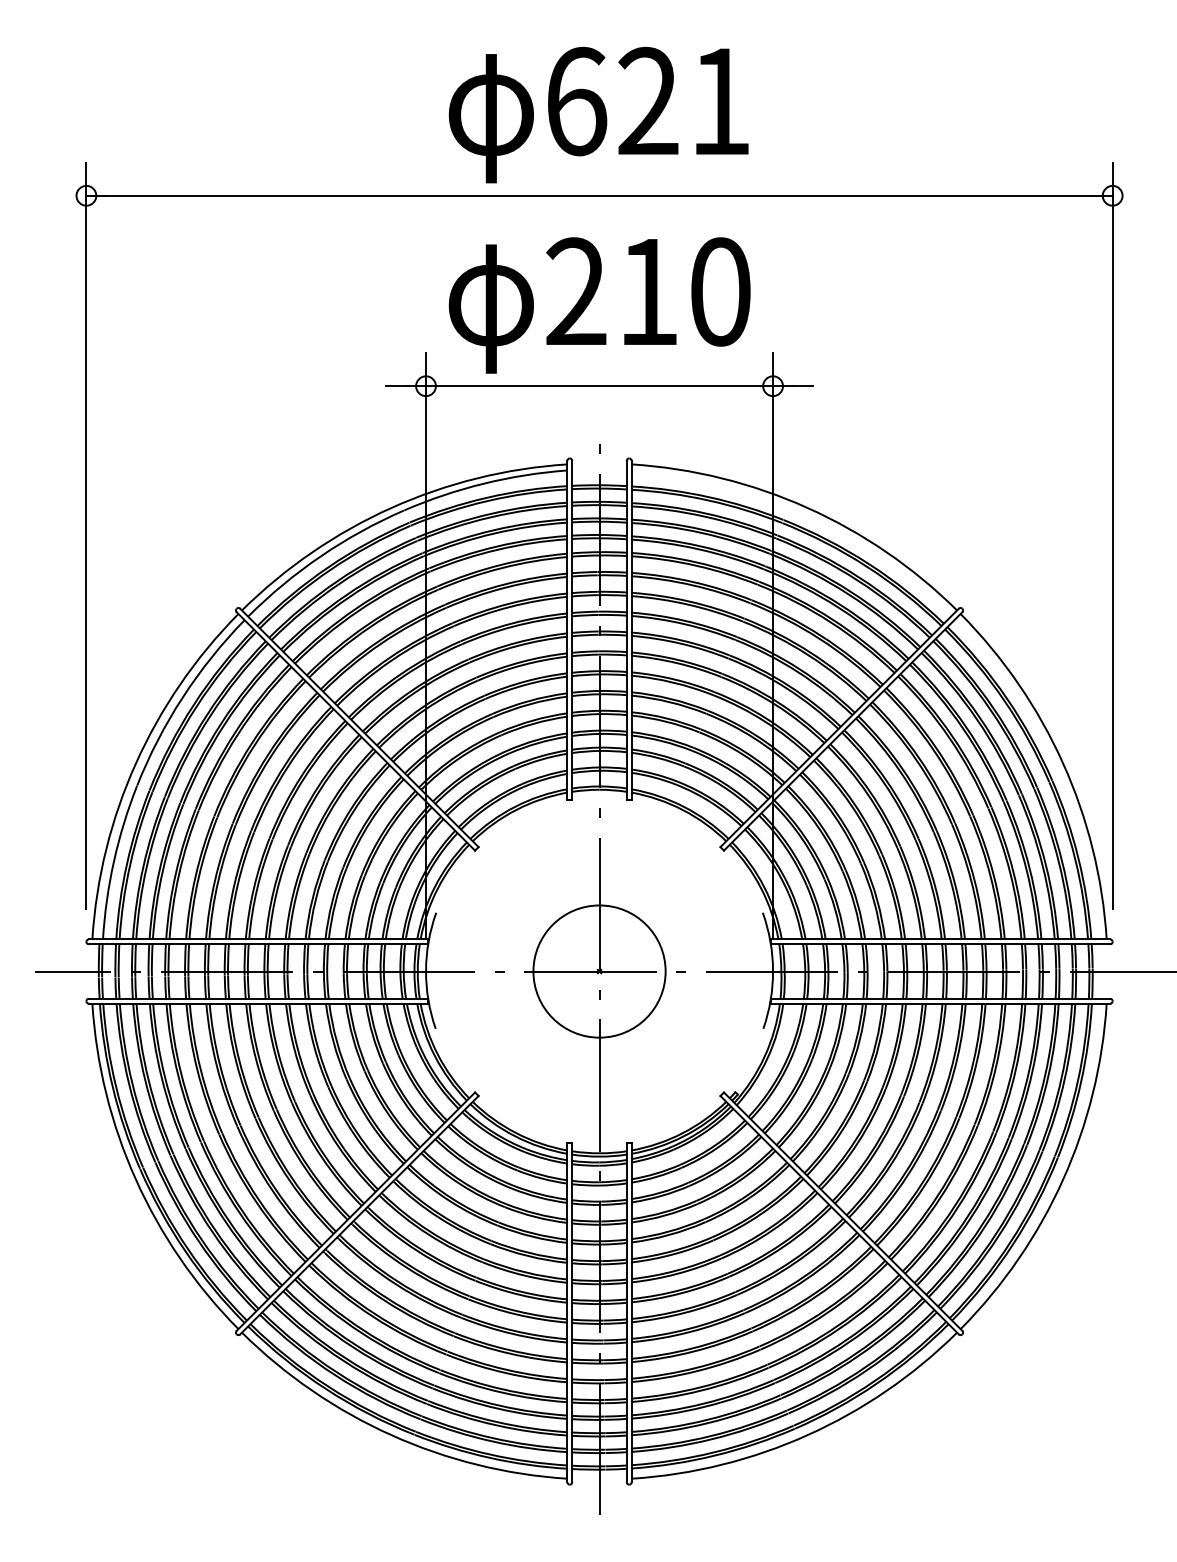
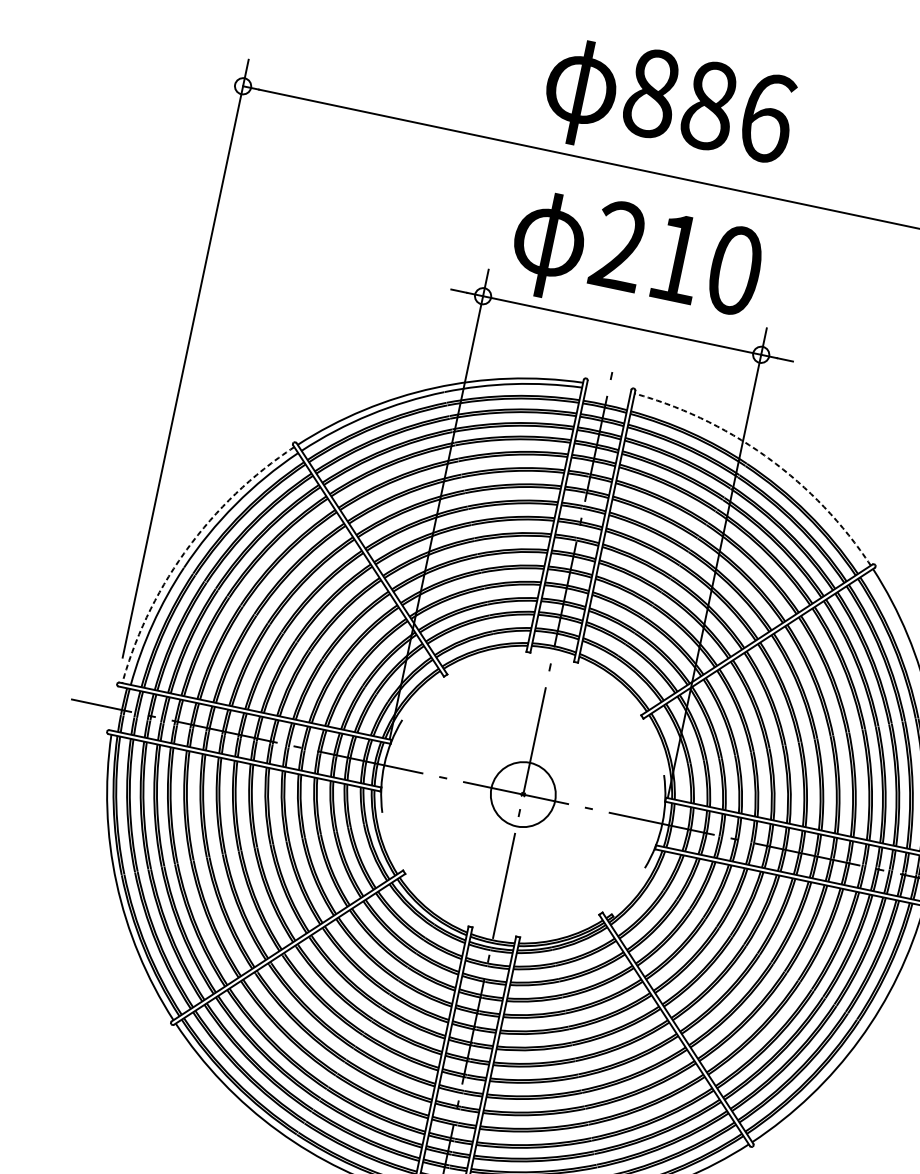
text: (648, 101) -> (709, 105), 621 -> 886
arc: (807, 507) -> (768, 457), solid -> dashed
arc: (135, 763) -> (186, 549), solid -> dashed
circle: (599, 971) -> (523, 794), size x0.6

